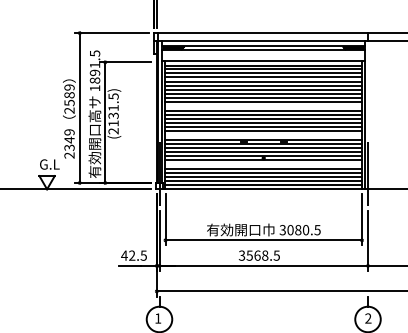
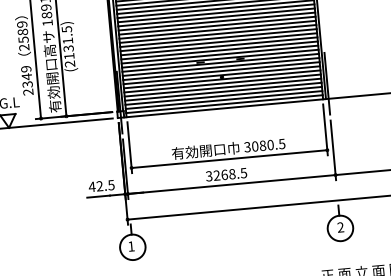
line: (263, 106) -> (217, 25), added
line: (263, 135) -> (219, 54), added
line: (263, 164) -> (222, 83), added
text: (249, 255) -> (216, 175), 3568.5 -> 3268.5

